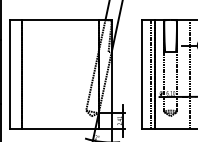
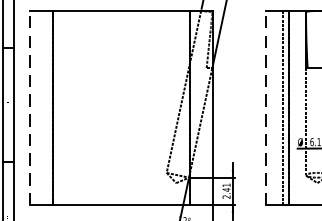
line: (9, 73) -> (29, 106), solid -> dashed
line: (141, 73) -> (265, 106), solid -> dashed

